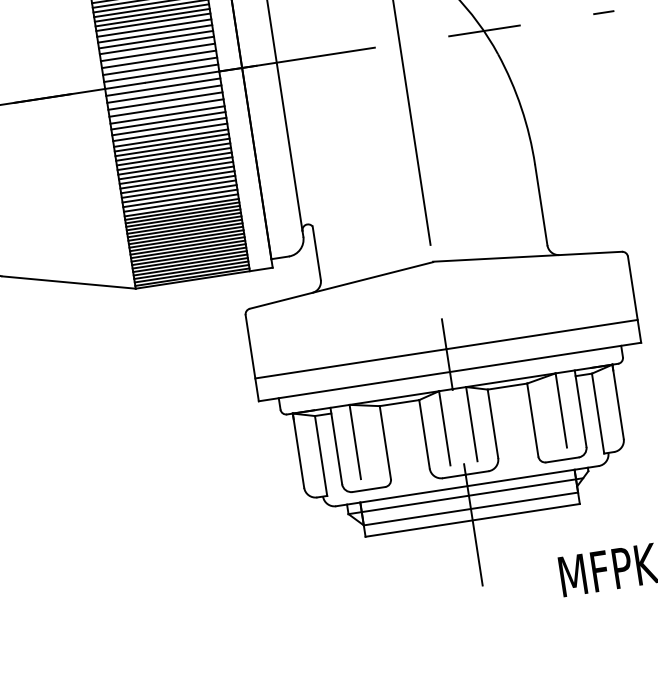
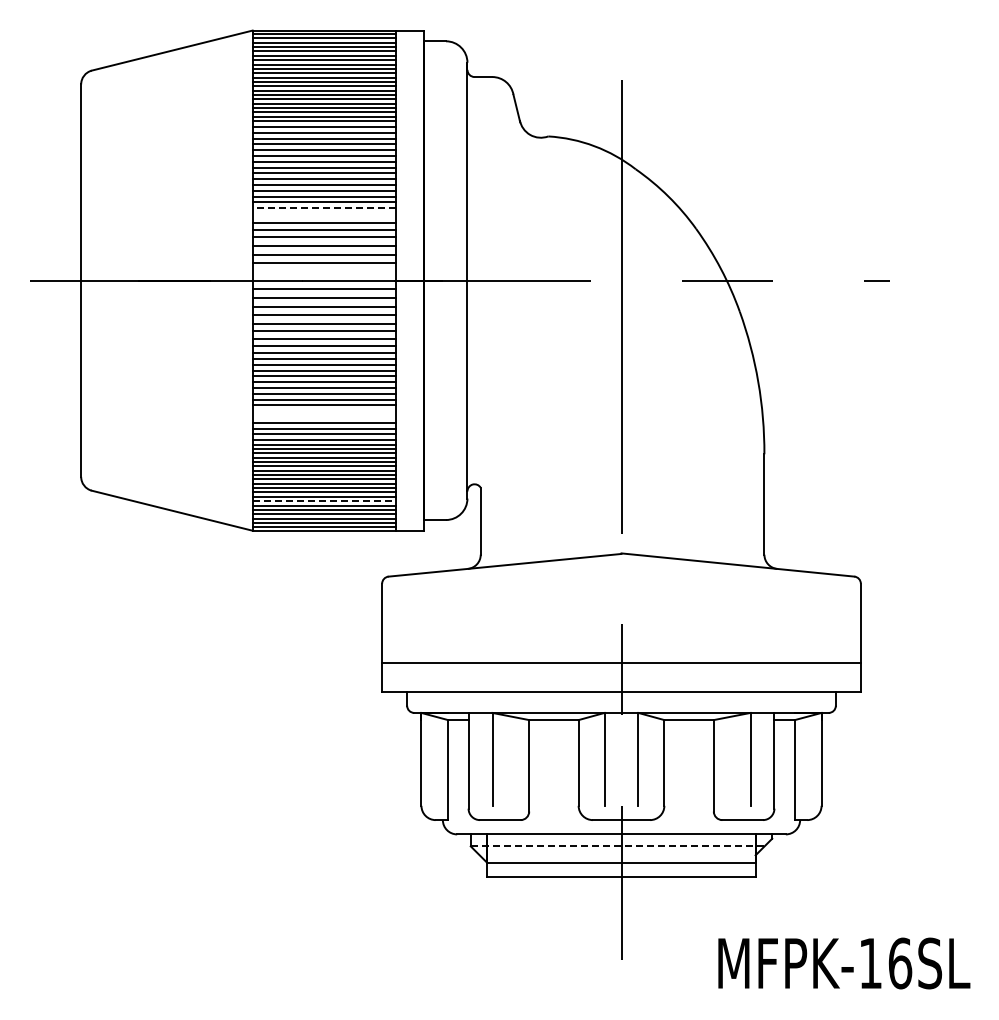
line: (152, 22) -> (323, 208), solid -> dashed
line: (153, 28) -> (323, 215), removed
line: (160, 72) -> (323, 271), removed
line: (177, 184) -> (323, 411), removed
line: (178, 189) -> (323, 417), removed
line: (189, 256) -> (324, 501), solid -> dashed
line: (465, 496) -> (617, 846), solid -> dashed

